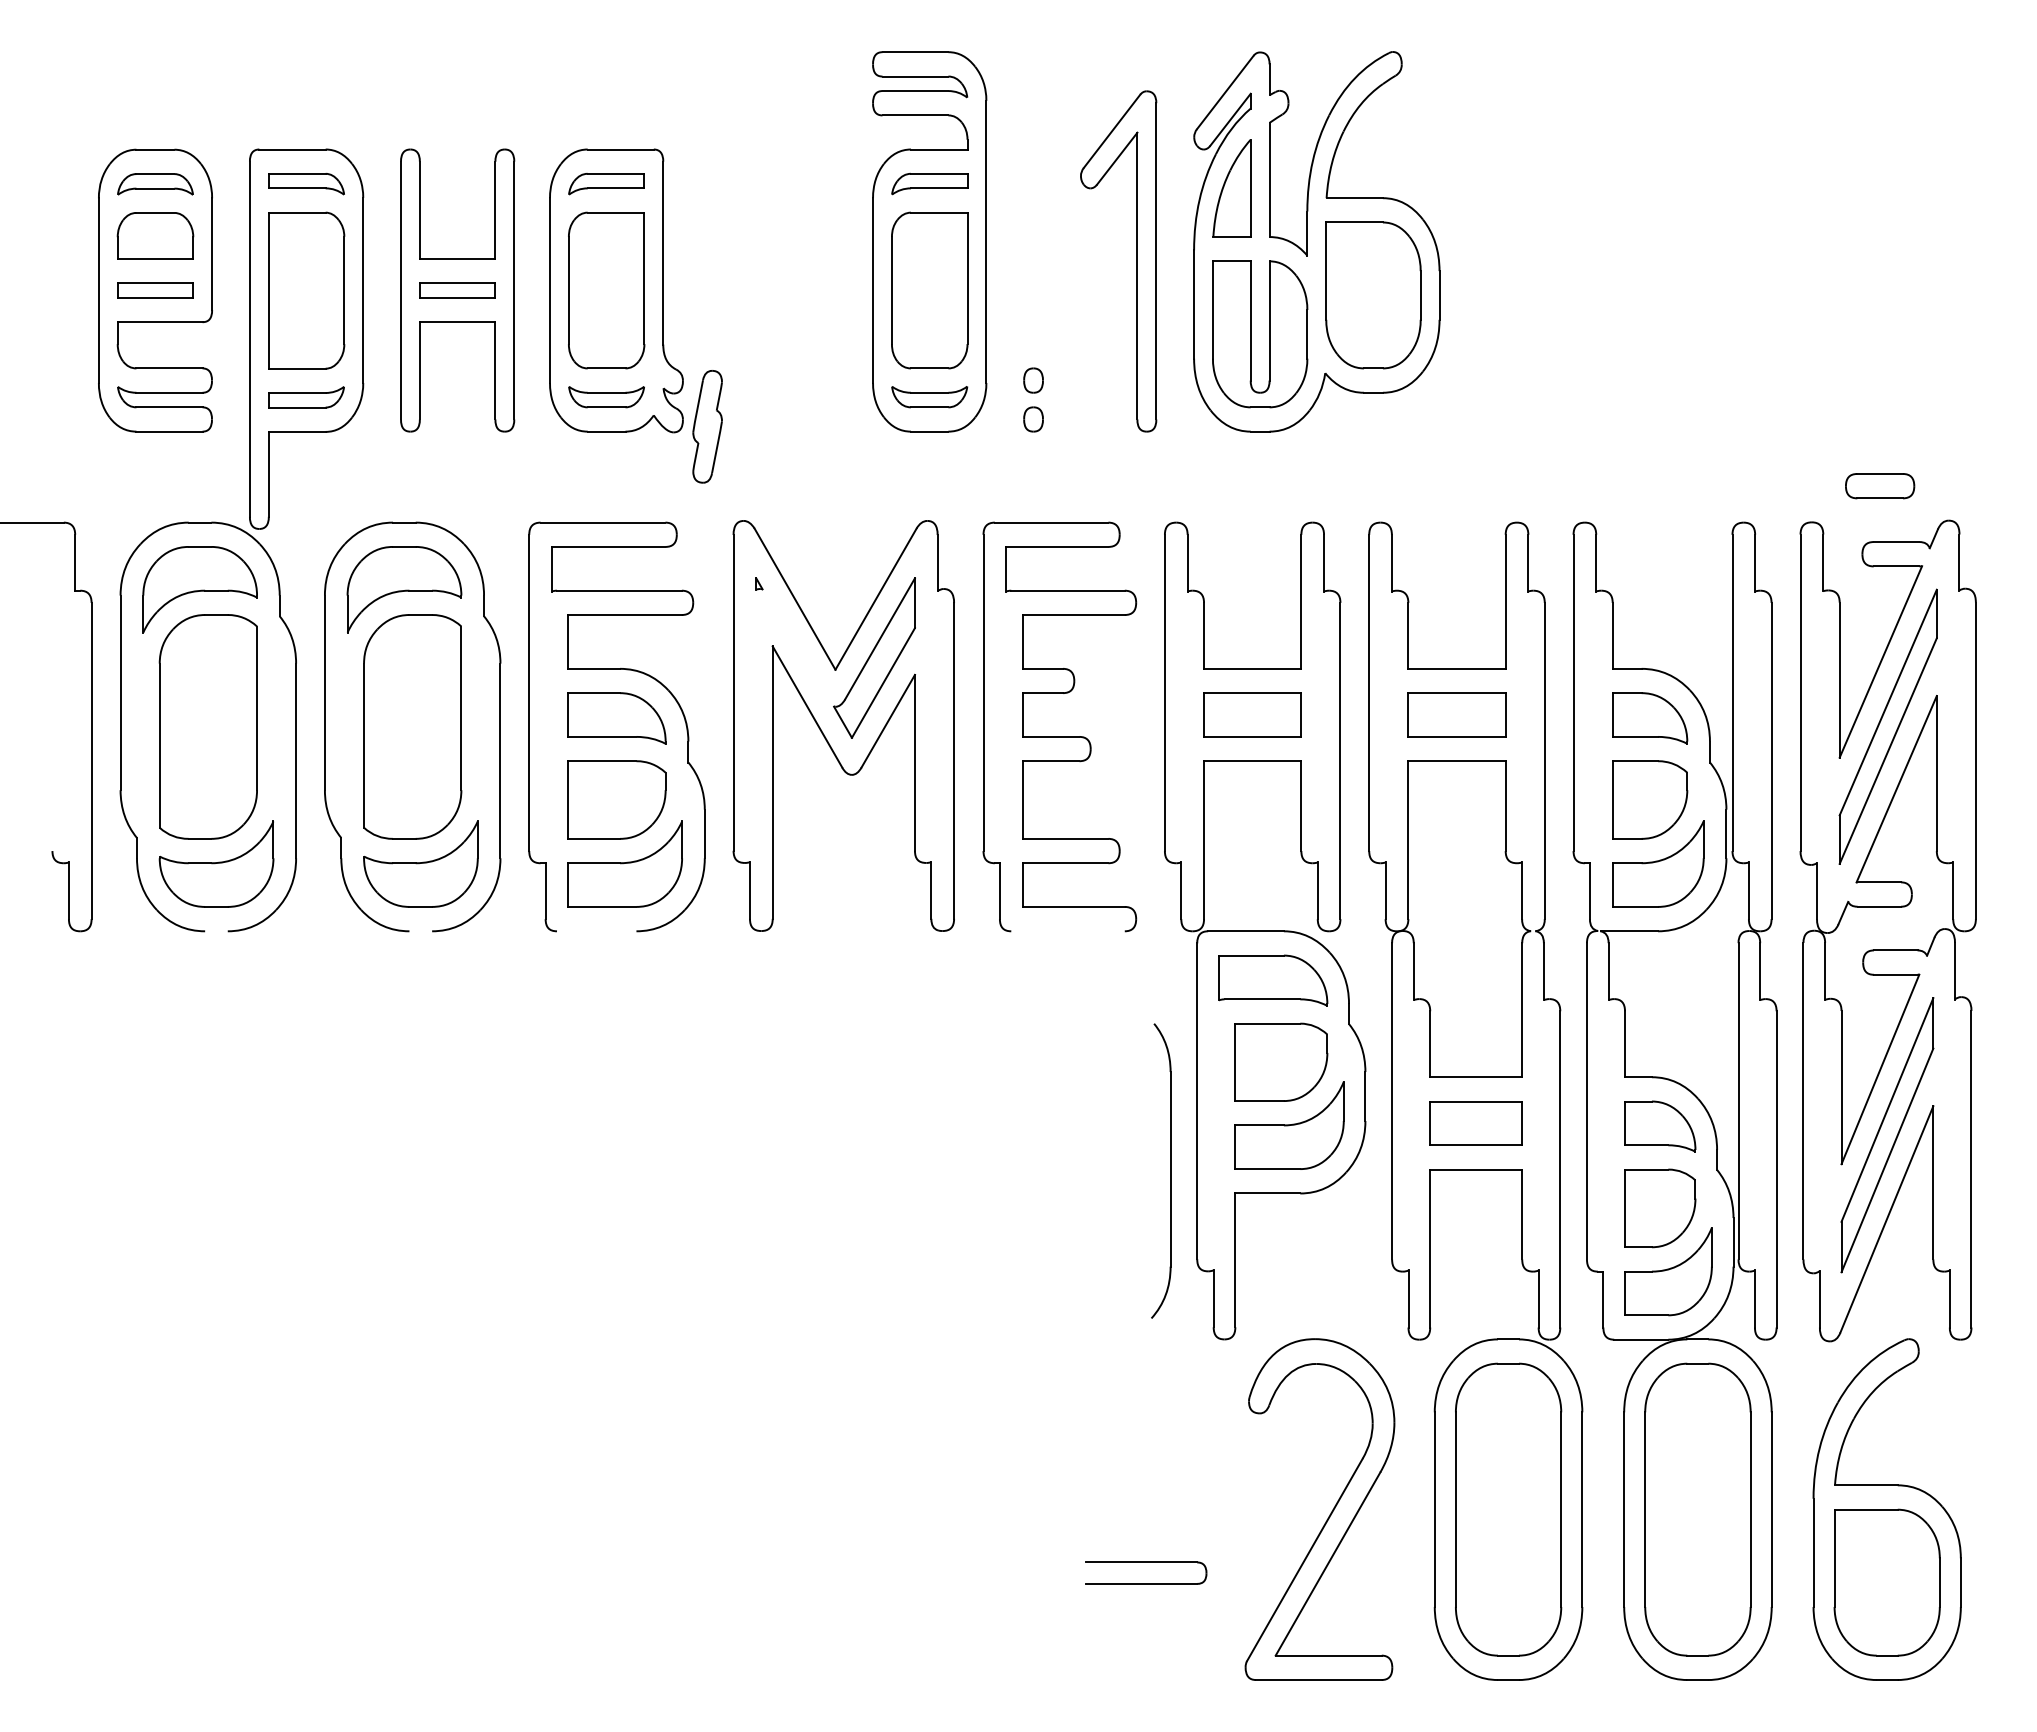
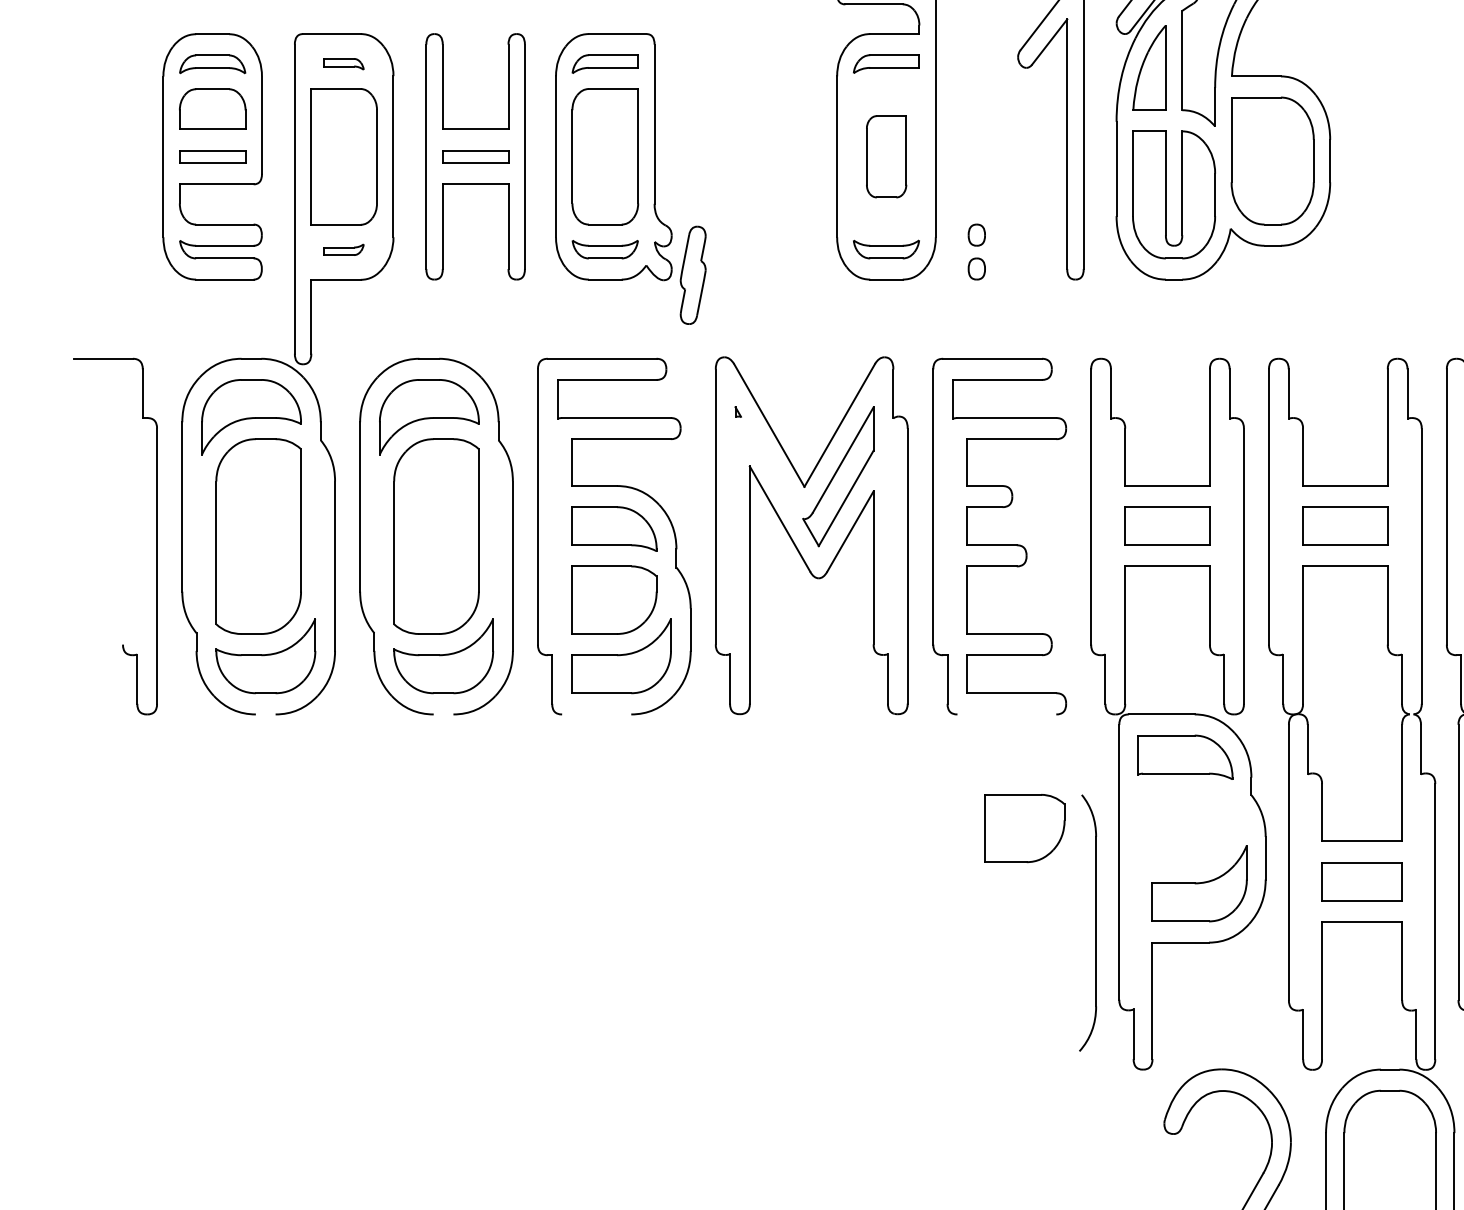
part: (306, 184) -> (344, 64), size x0.6
part: (929, 290) -> (886, 156), size x0.6
part: (306, 397) -> (344, 249), size x0.6
part: (1281, 1061) -> (1024, 827), moved

